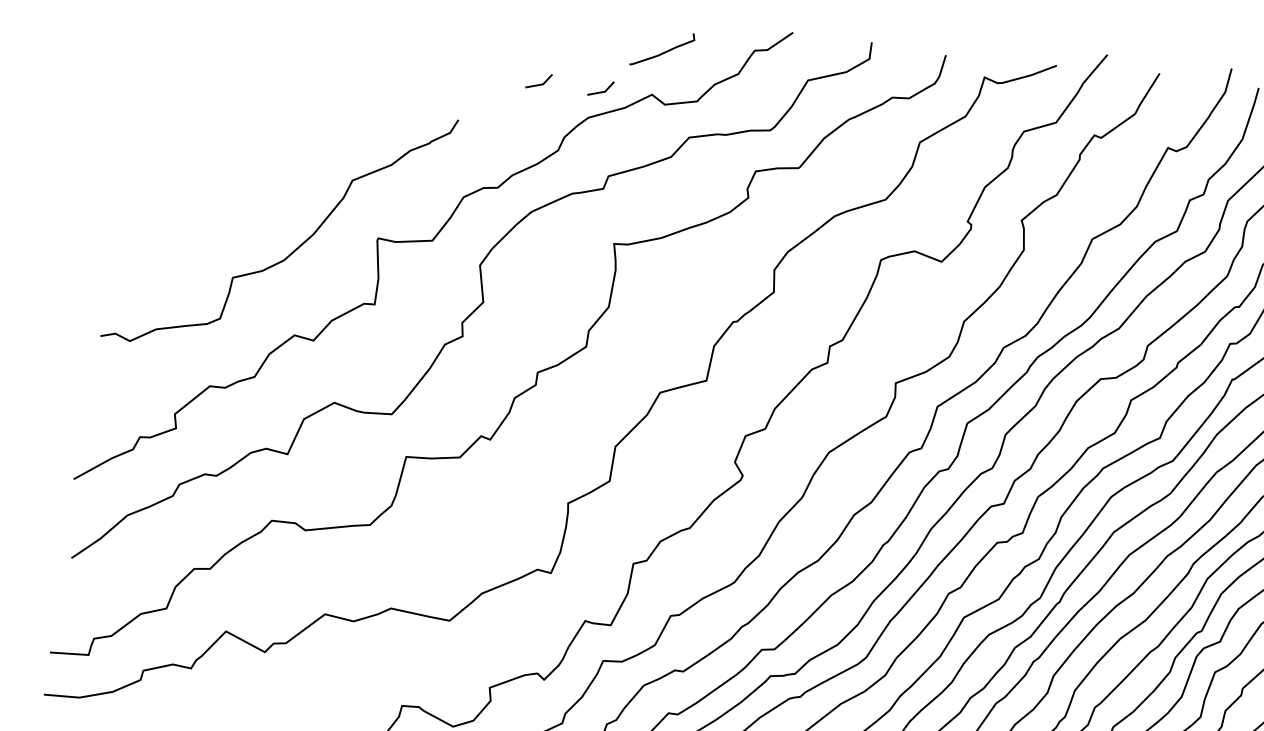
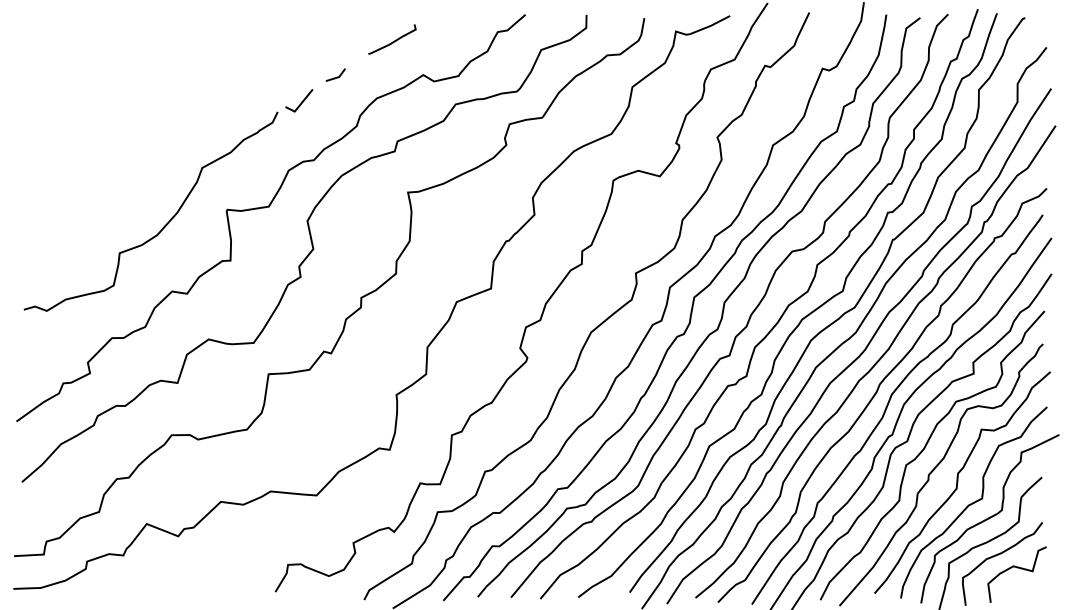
curve: (662, 52) -> (392, 41), moved
line: (601, 90) -> (384, 76), removed
line: (490, 110) -> (301, 101), added

